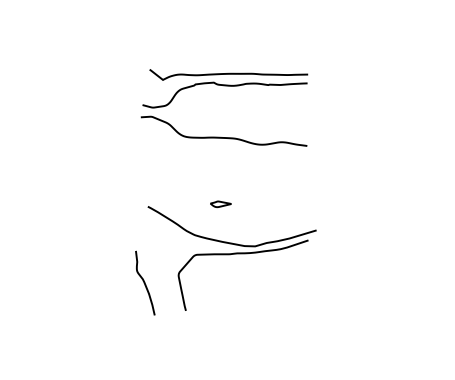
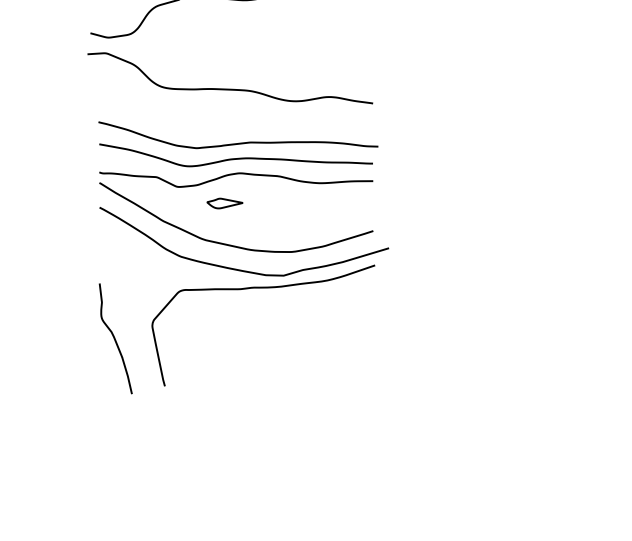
part: (225, 188) -> (232, 176), added
curve: (145, 282) -> (116, 337), moved

